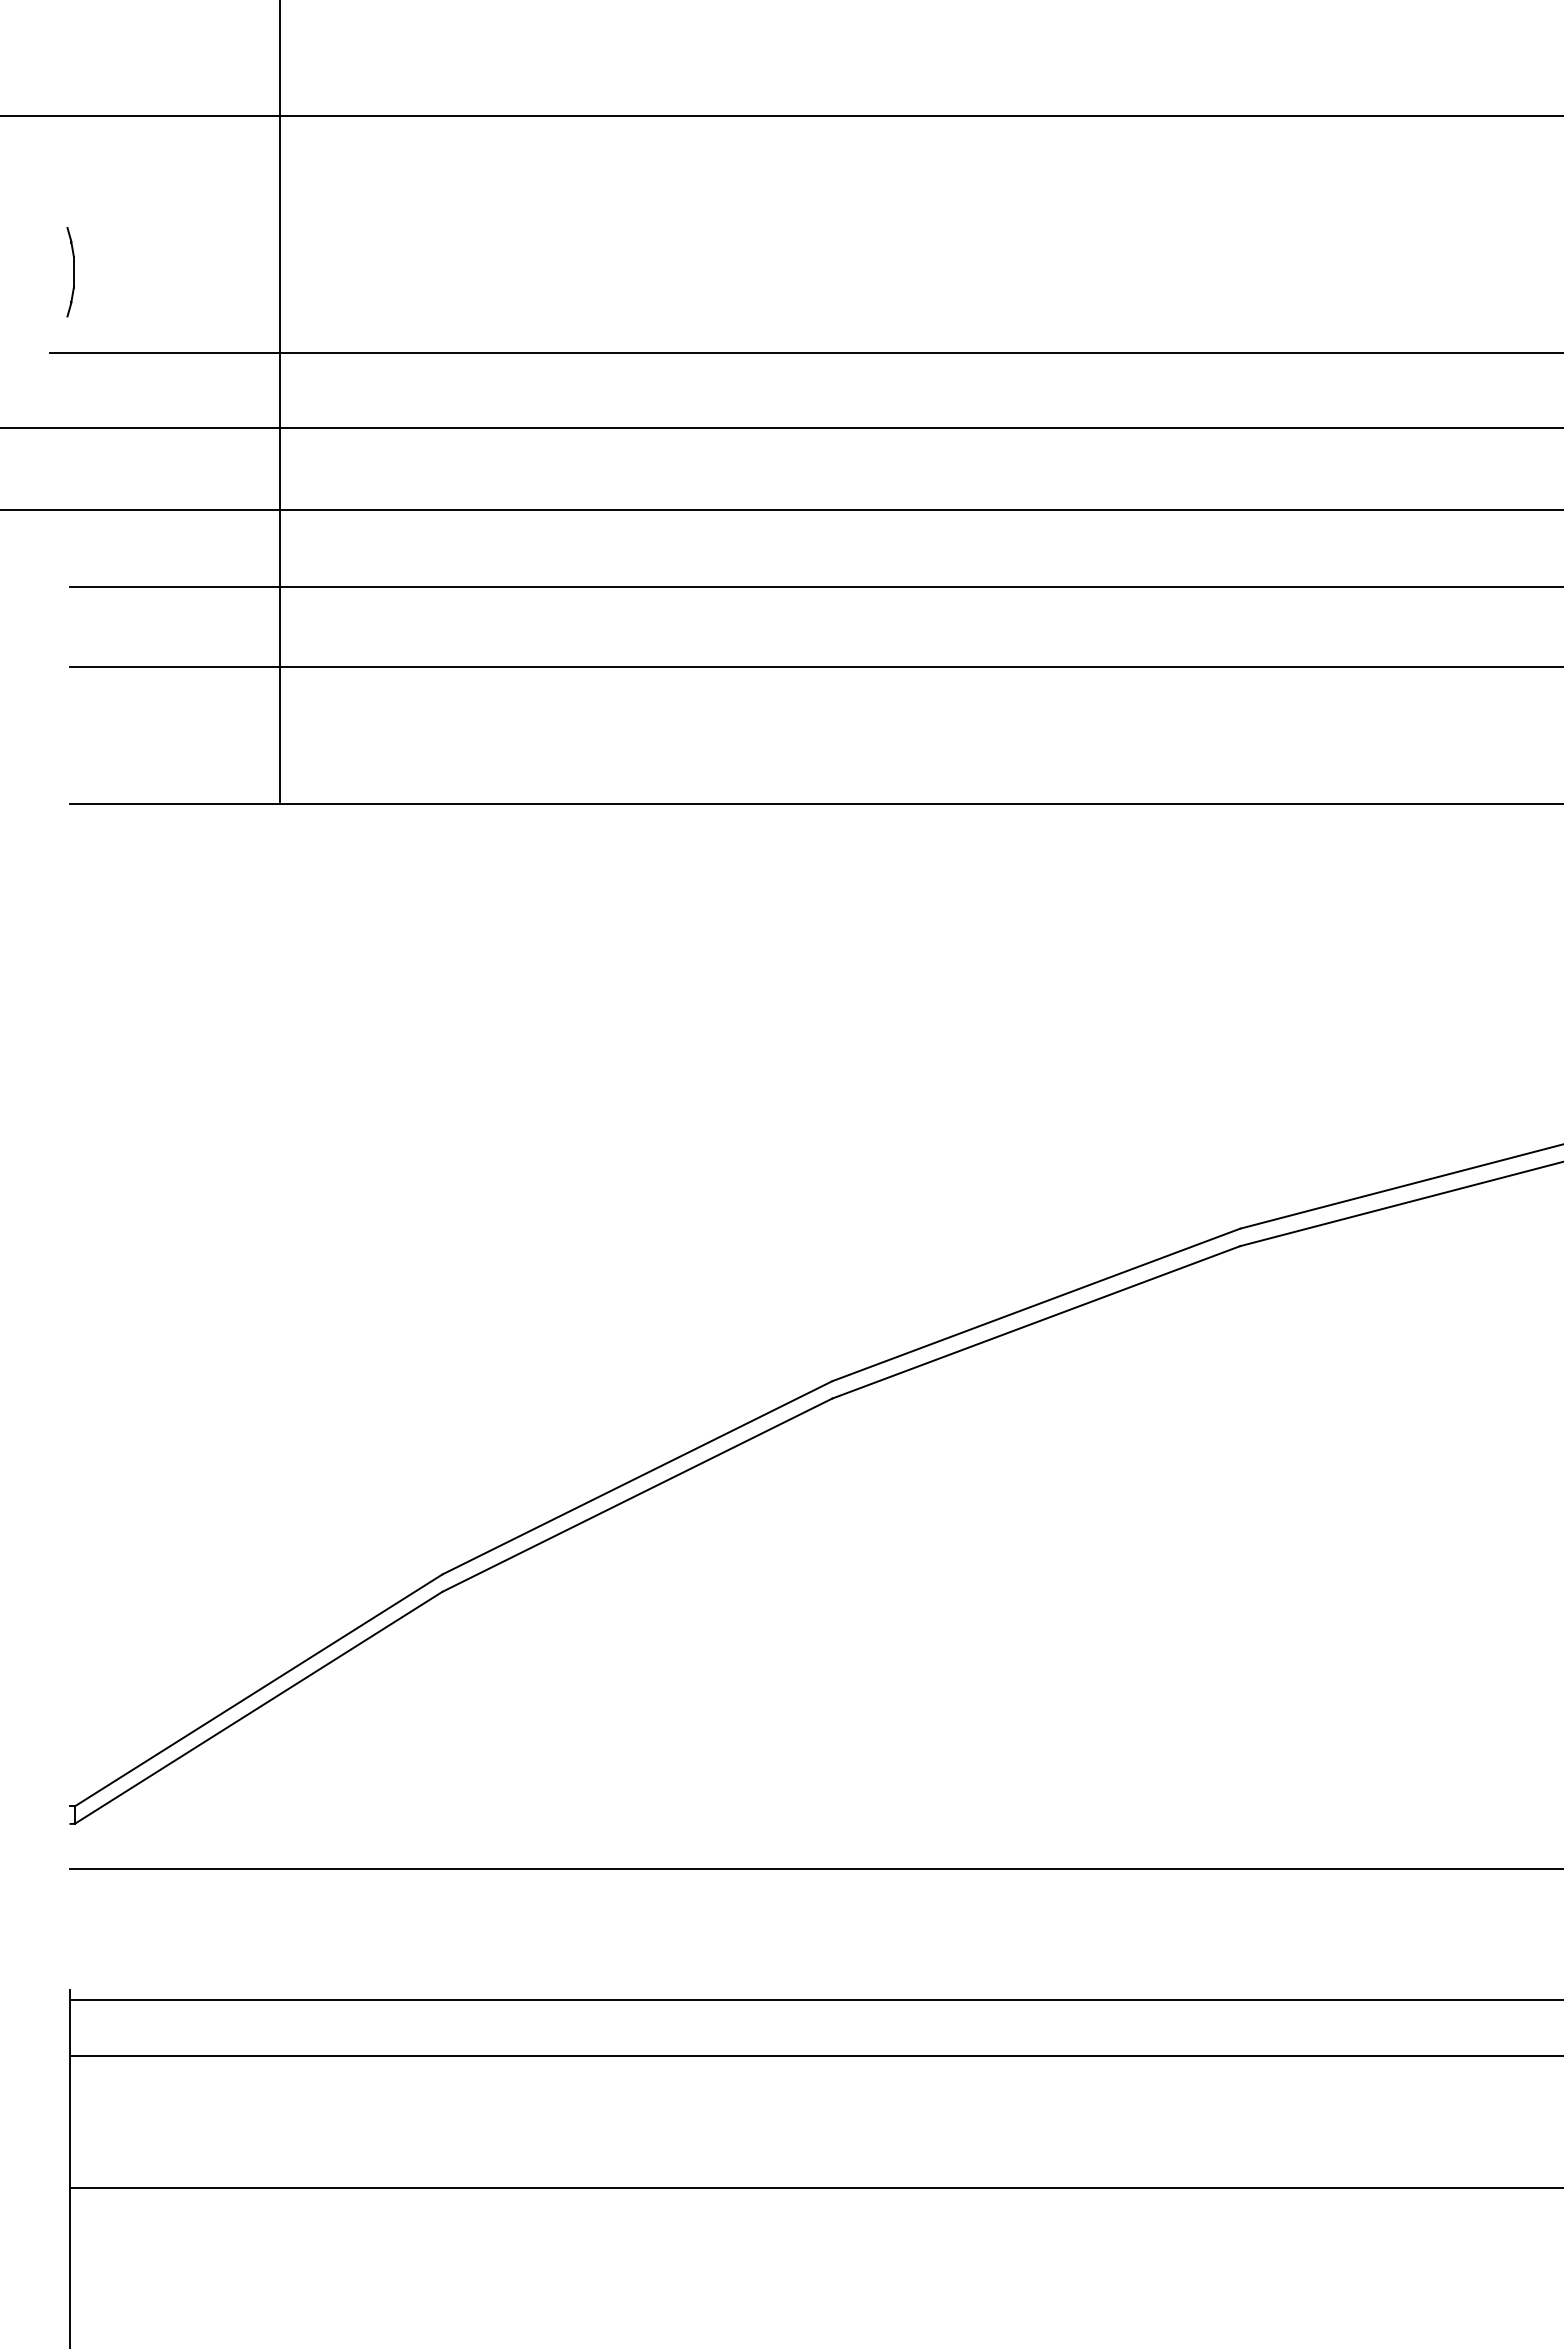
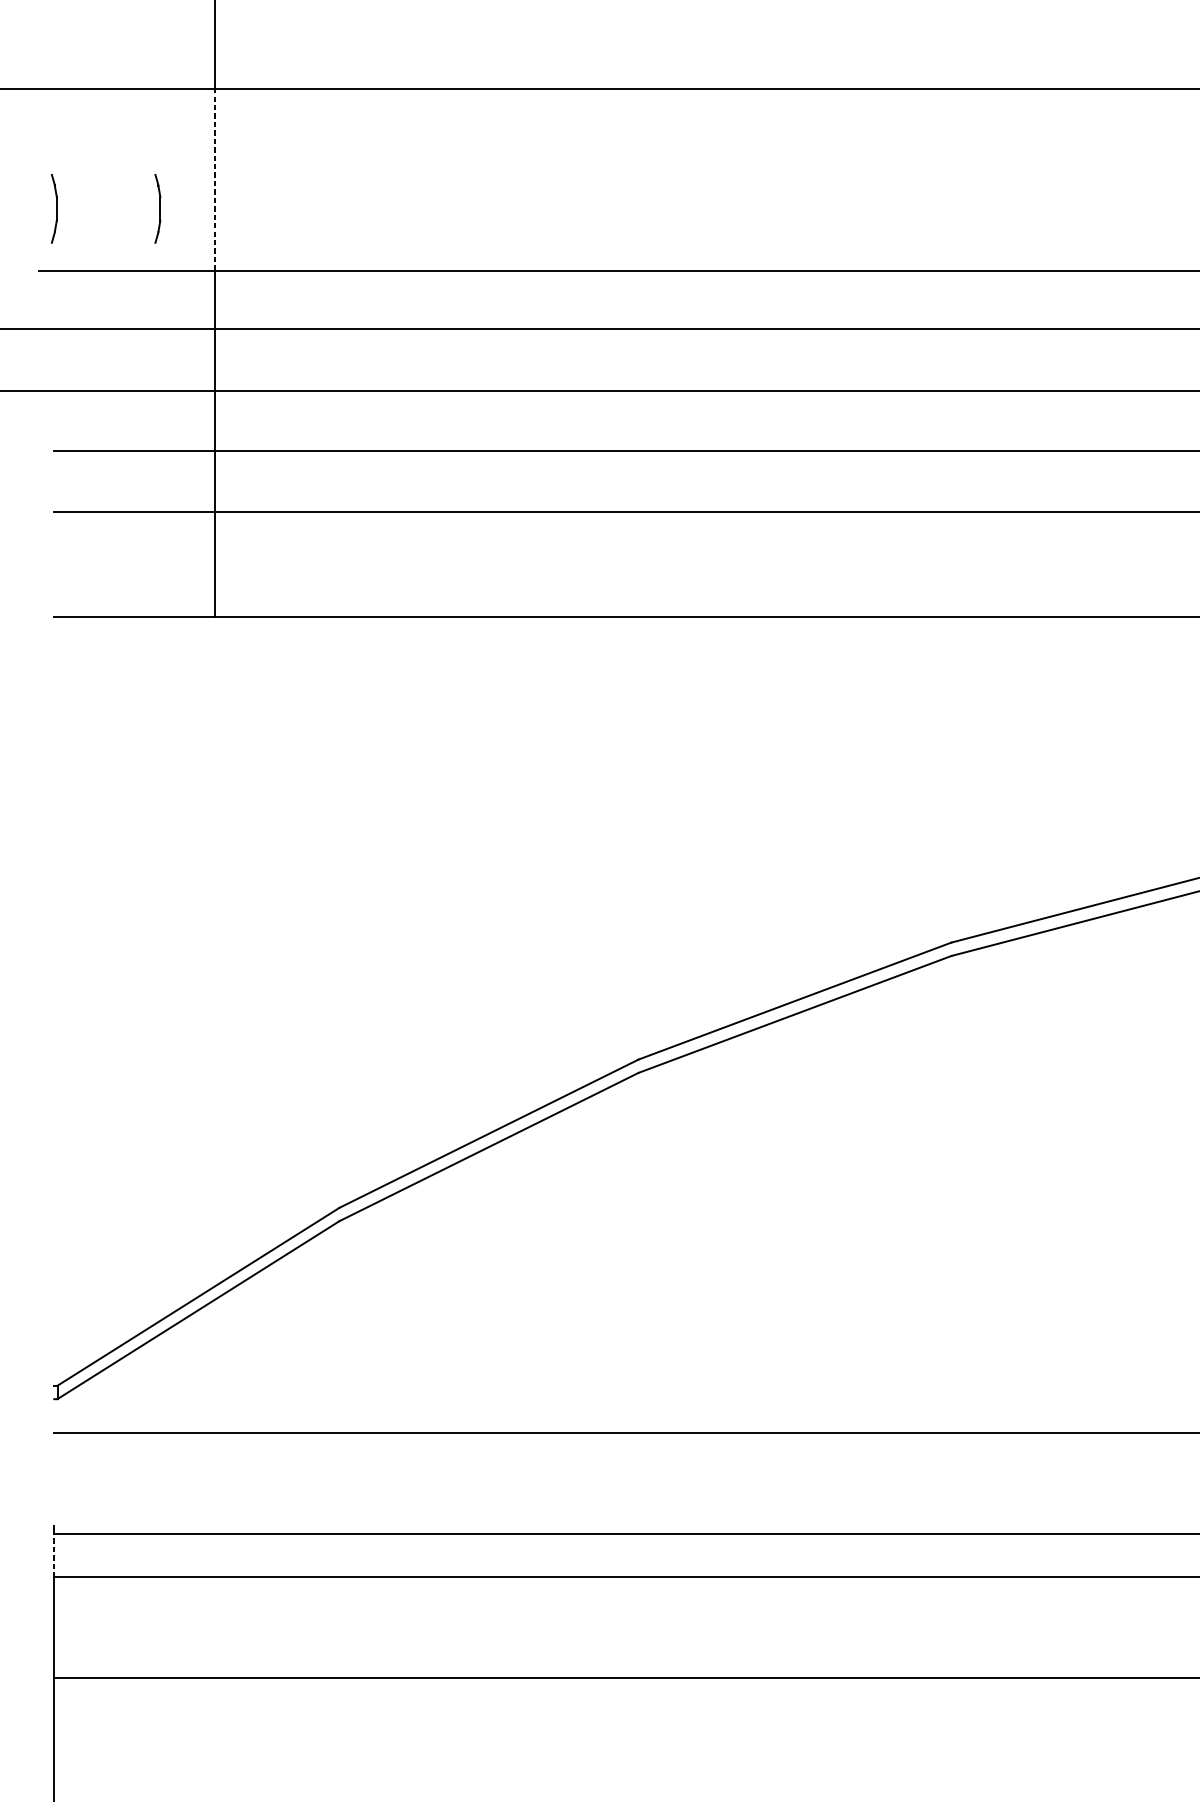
line: (279, 233) -> (214, 179), solid -> dashed
part: (205, 272) -> (157, 209), added
line: (70, 2028) -> (54, 1556), solid -> dashed

